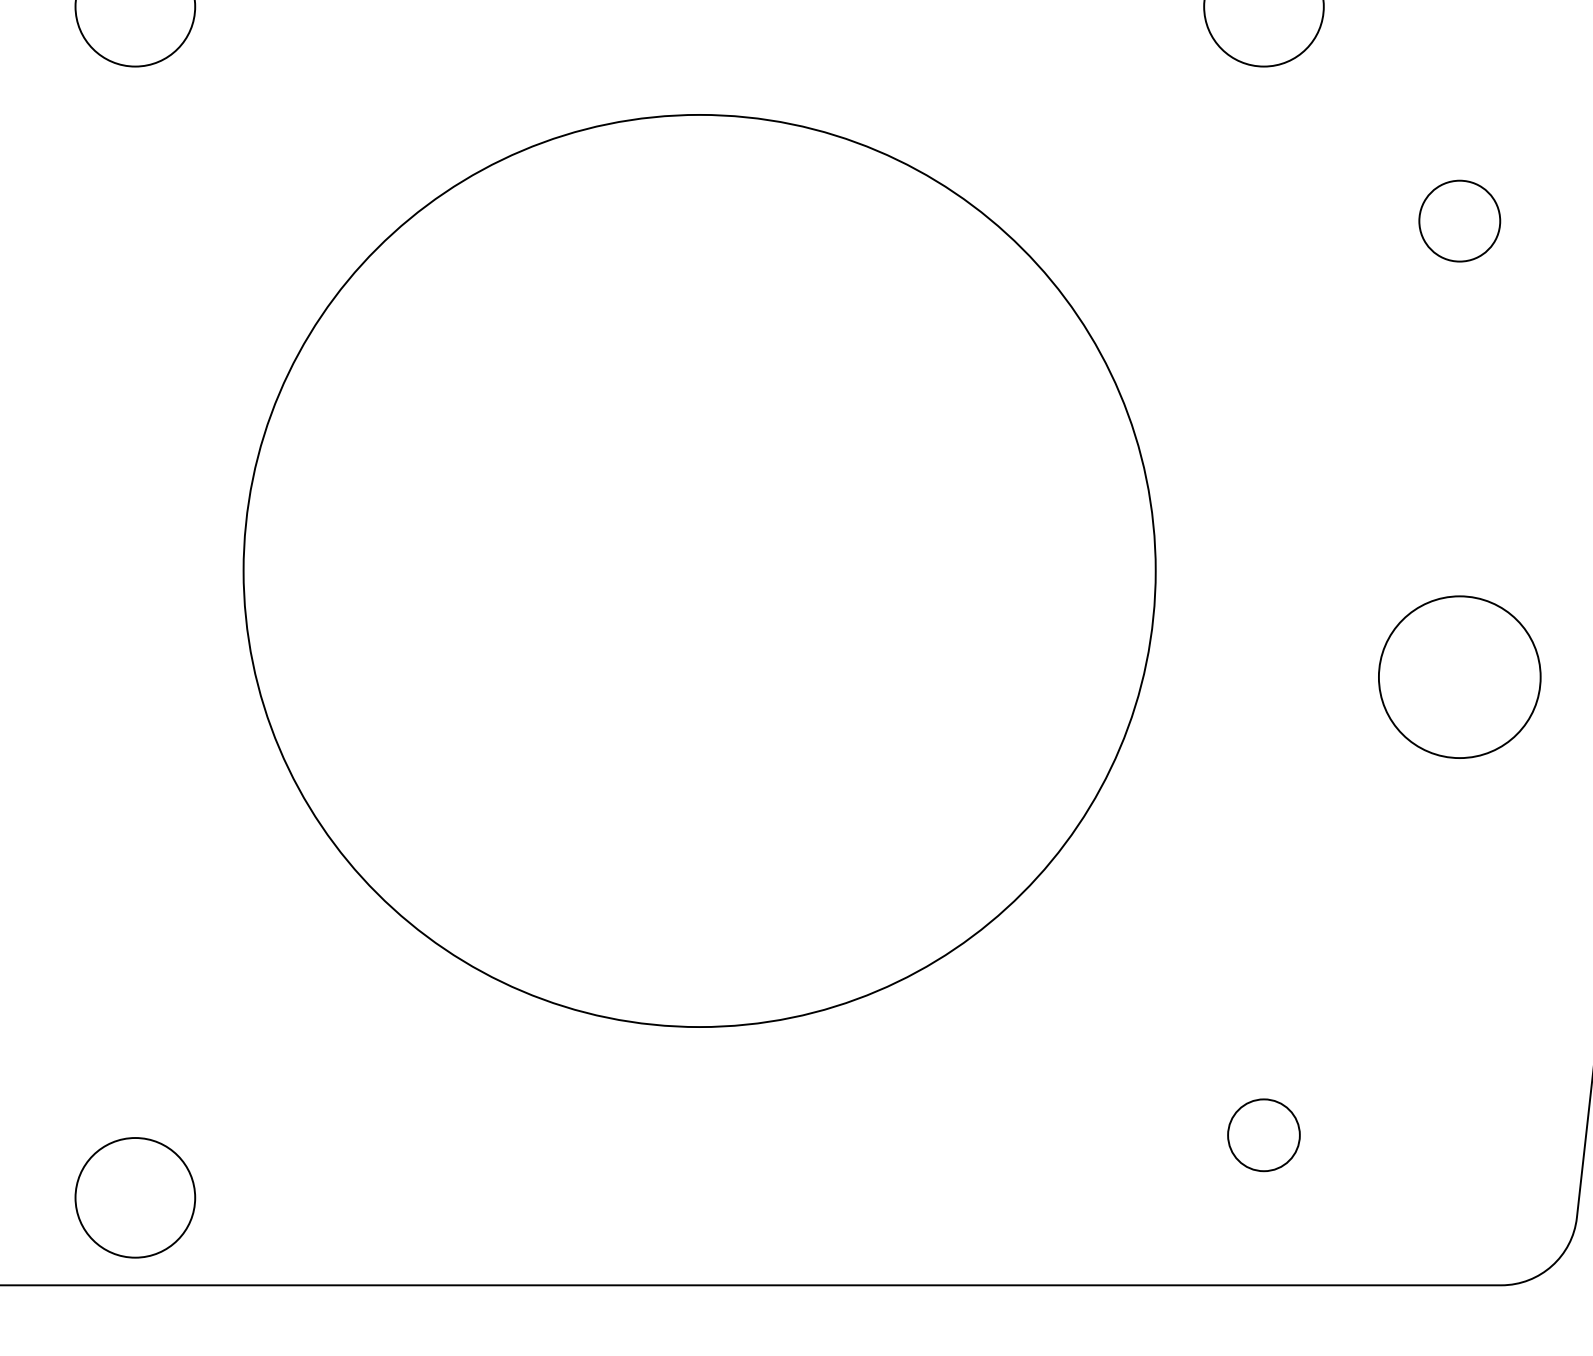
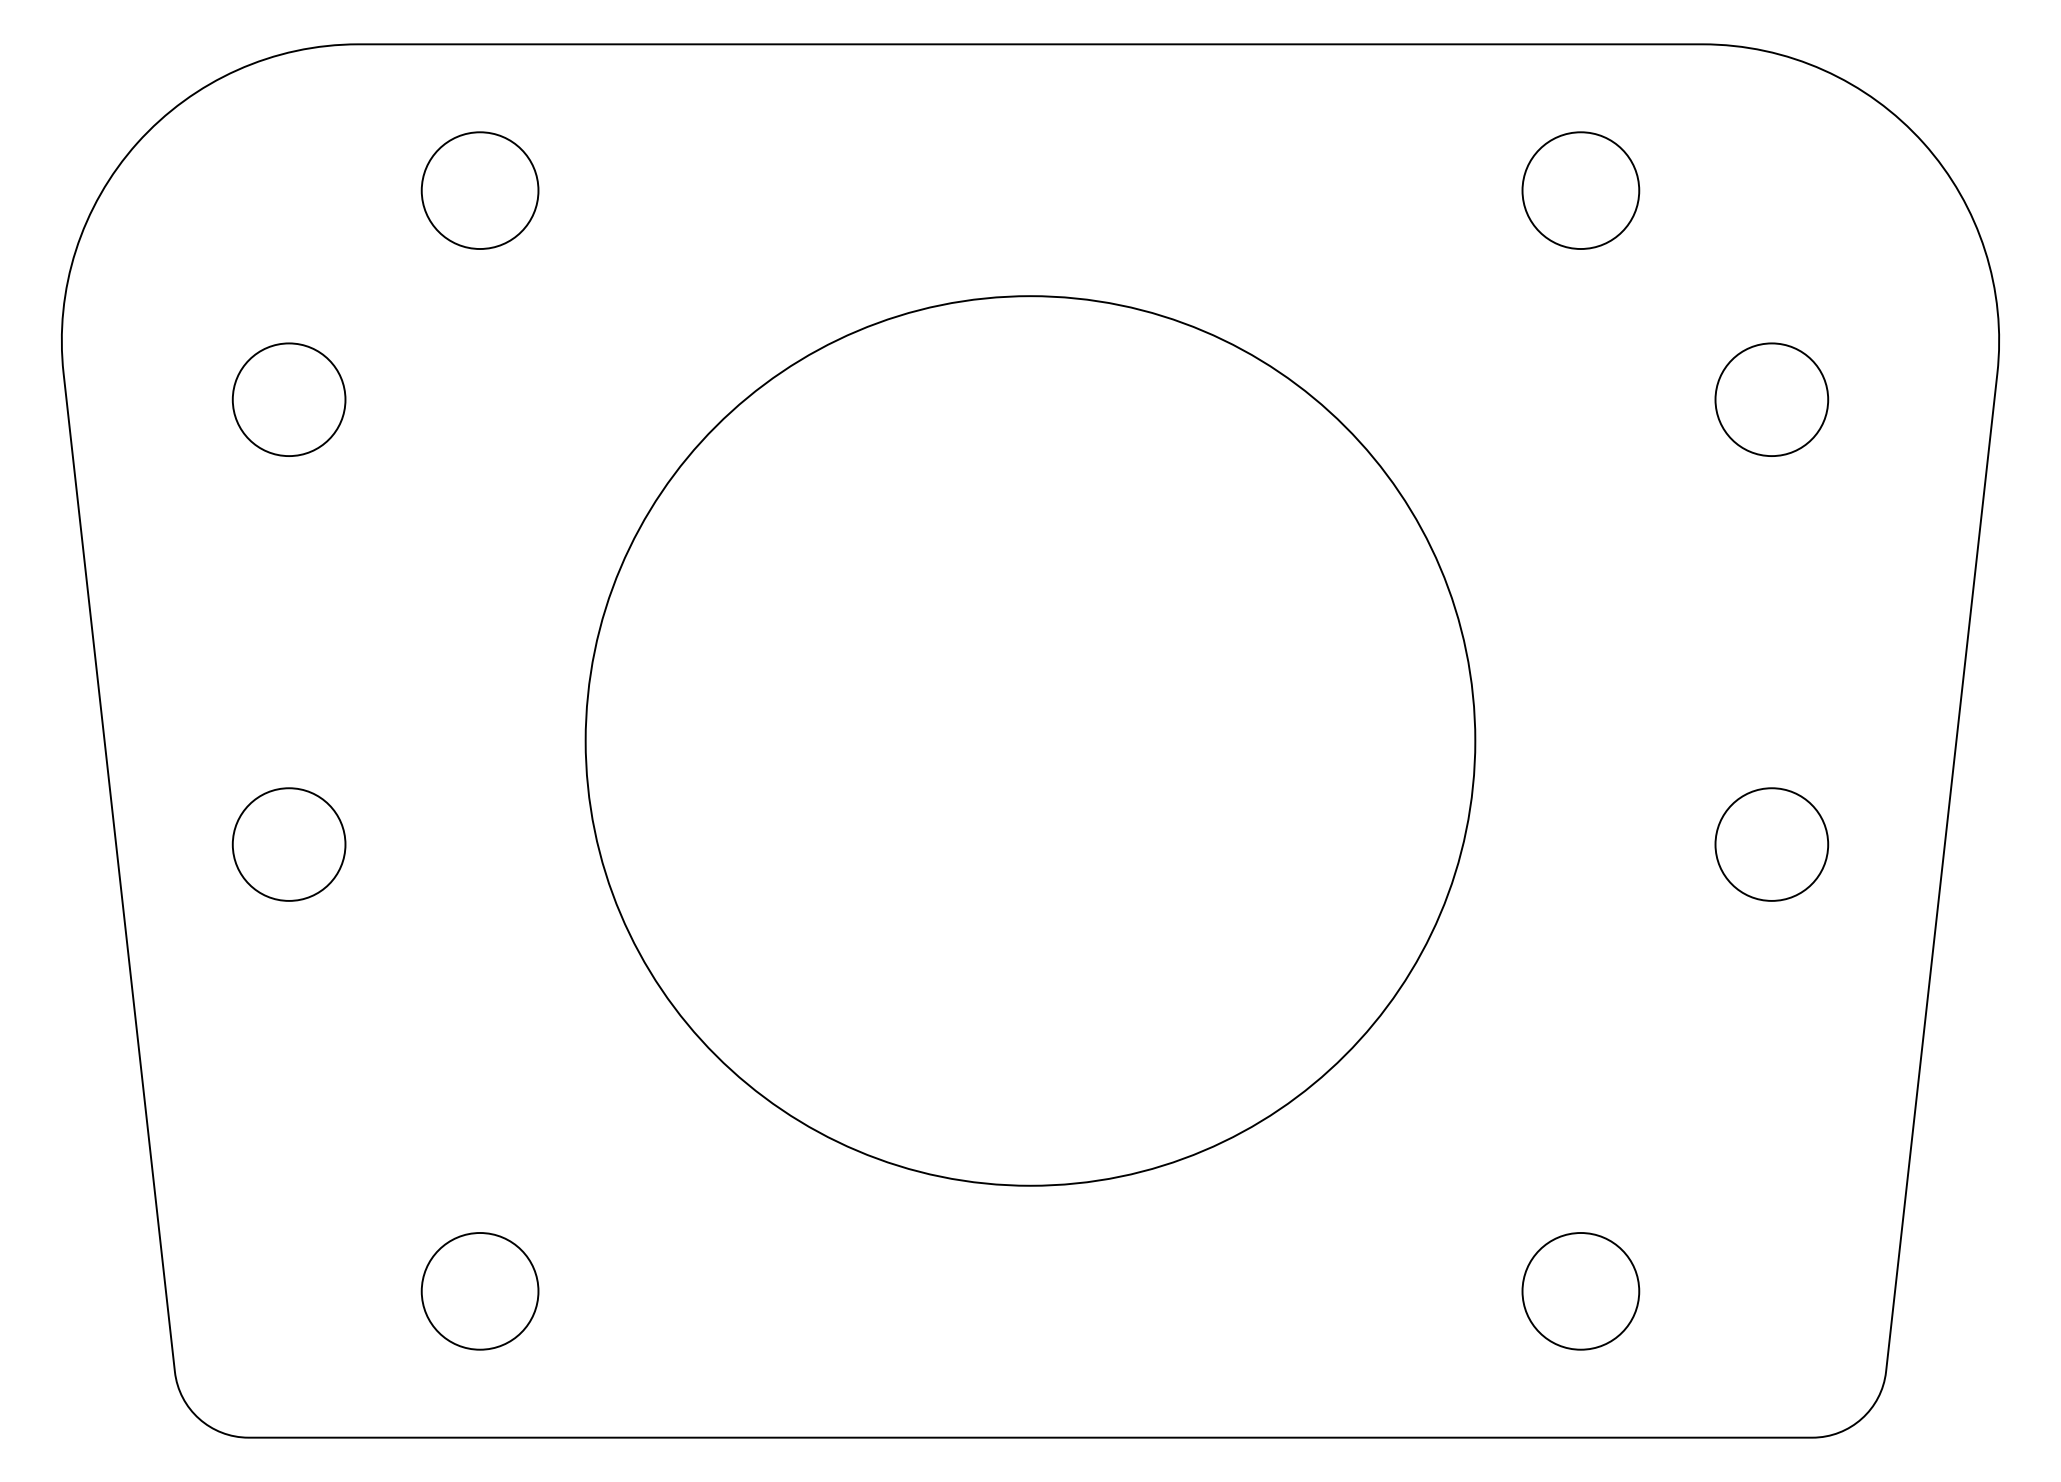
circle: (1459, 220) -> (1771, 399), size x1.43
circle: (1459, 677) -> (1771, 844), size x0.71
circle: (1263, 1135) -> (1580, 1291), size x1.67
circle: (134, 1197) -> (479, 1291), moved

